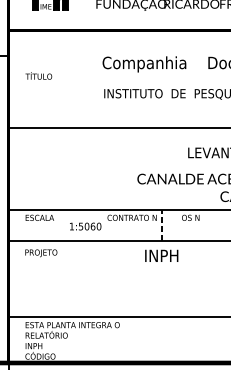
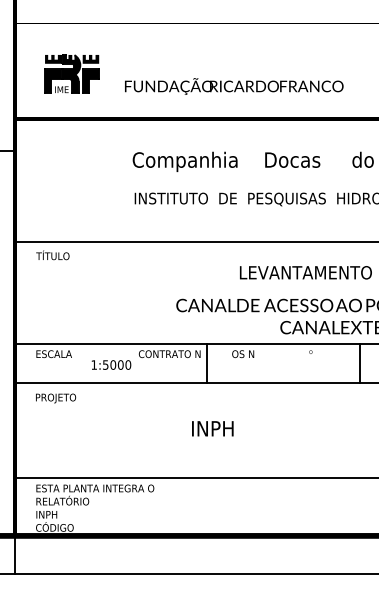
text: (38, 76) -> (52, 255), moved
line: (161, 224) -> (206, 362), dashed -> solid
text: (92, 226) -> (120, 364), 1:5060 -> 1:5000
text: (161, 255) -> (212, 428), moved

